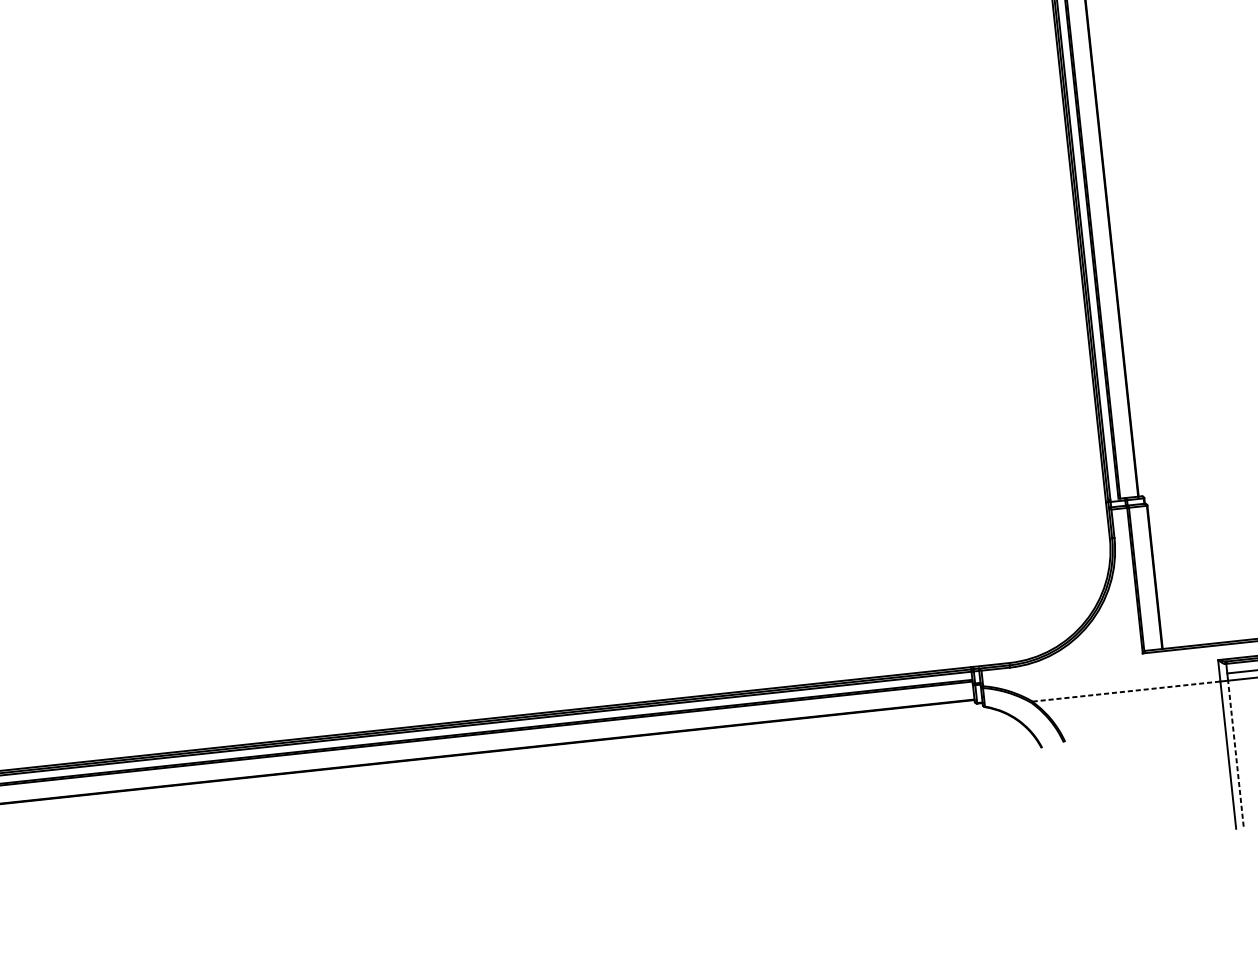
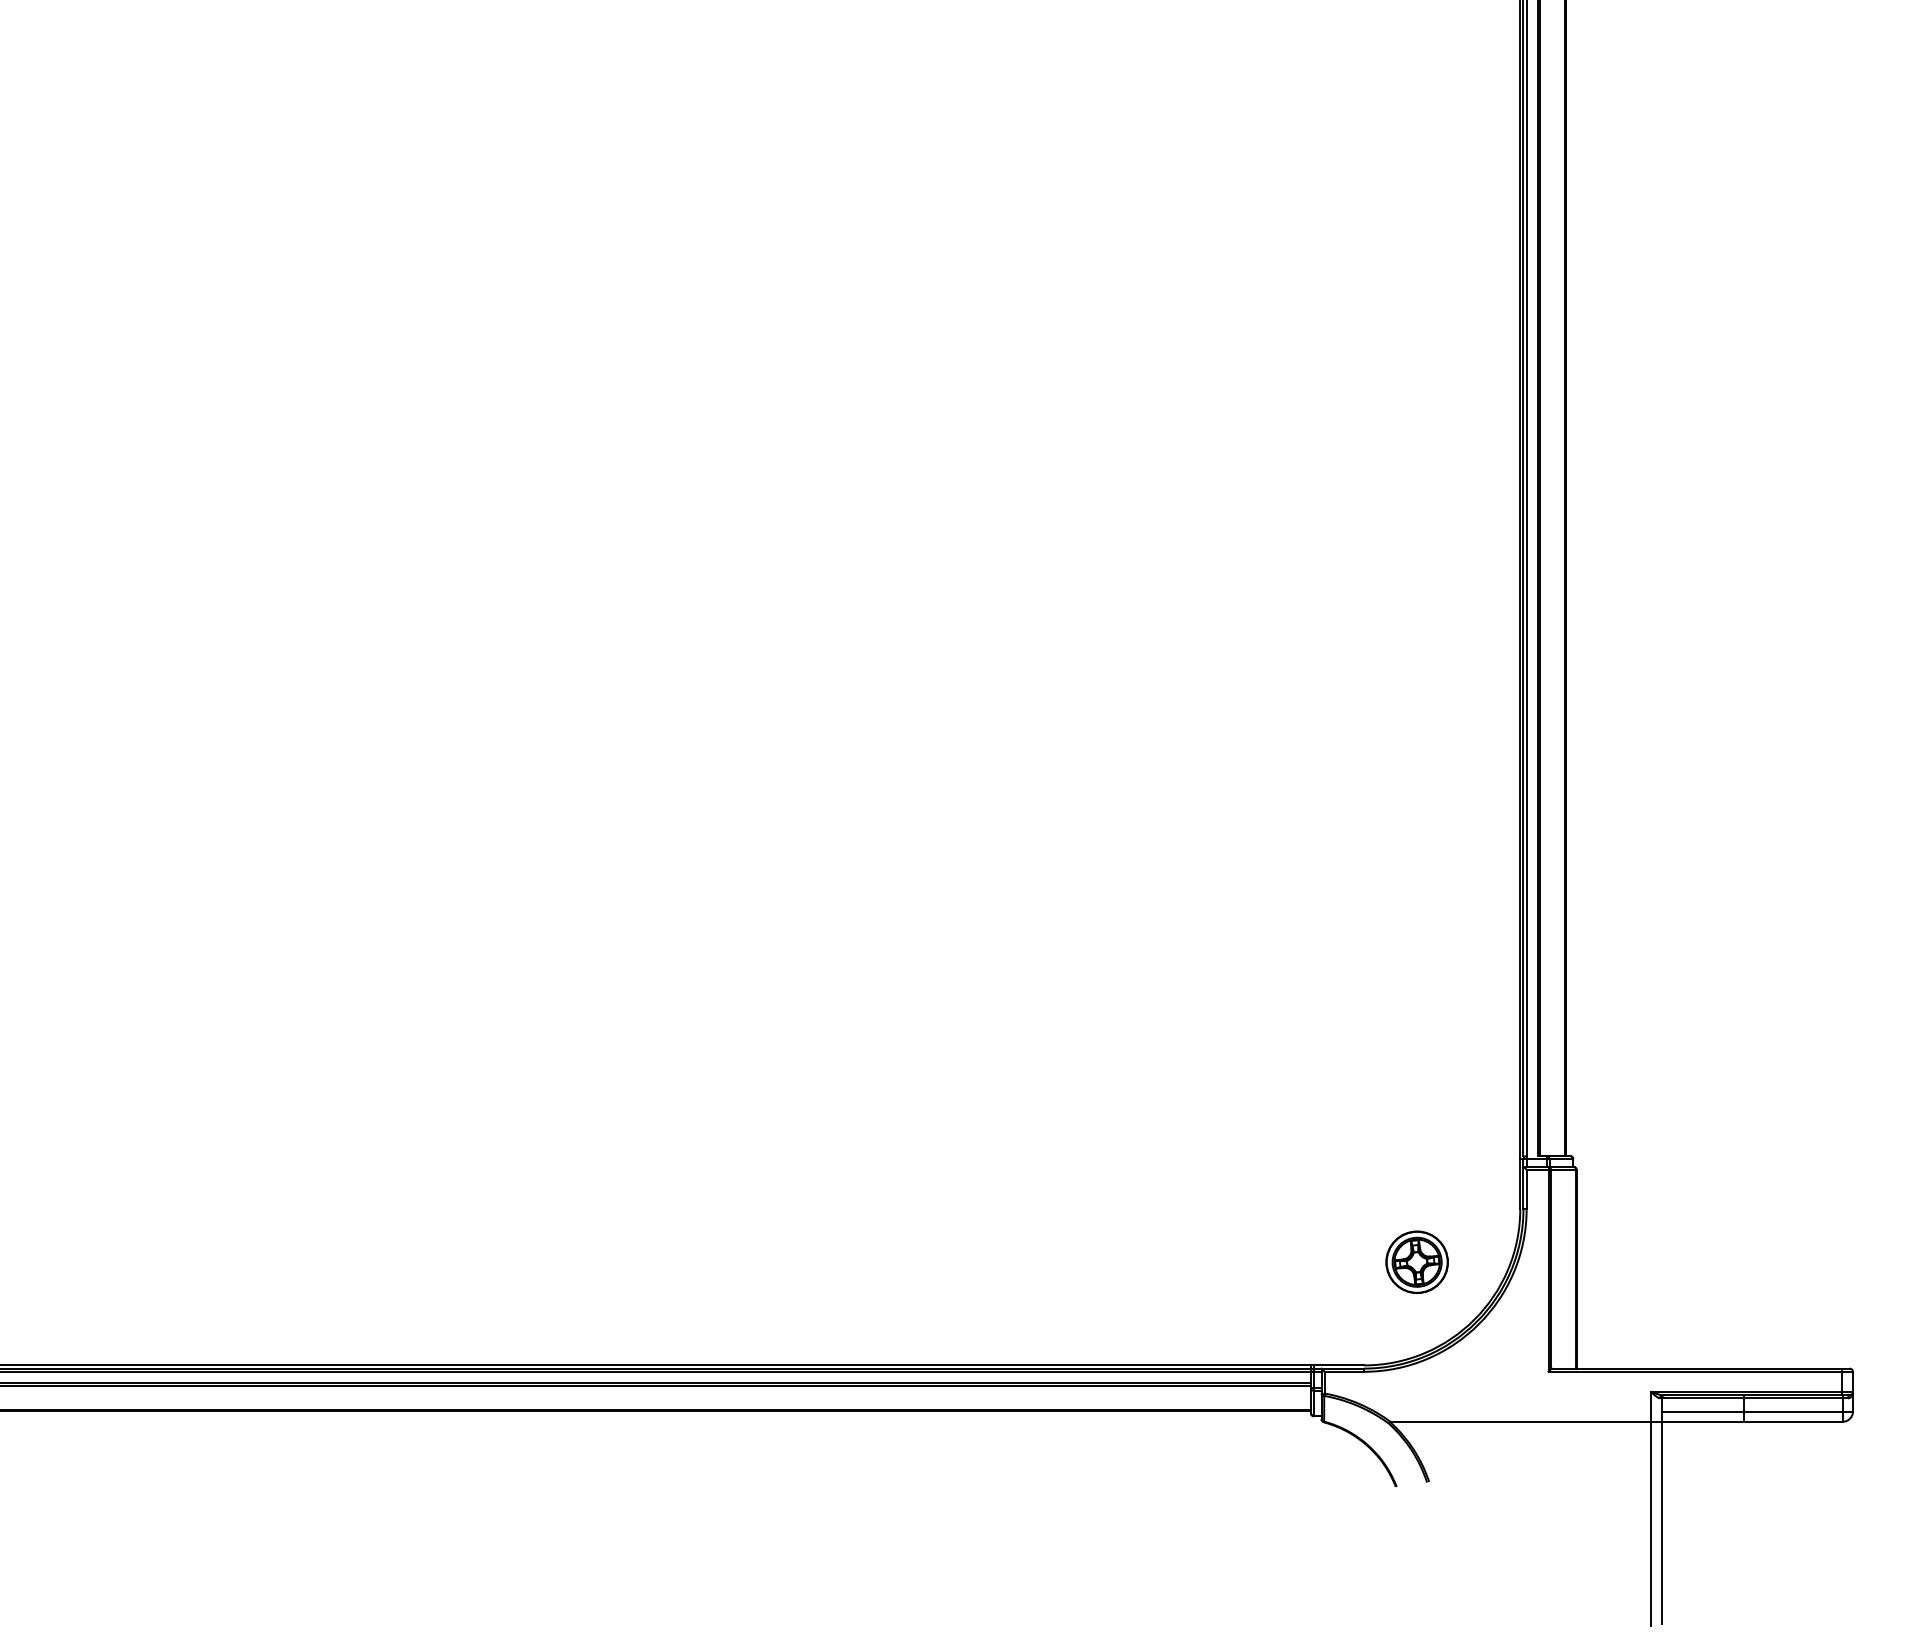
part: (1039, 584) -> (1416, 1261), added
line: (1127, 691) -> (1521, 1421), dashed -> solid
line: (1235, 753) -> (1661, 1522), dashed -> solid

